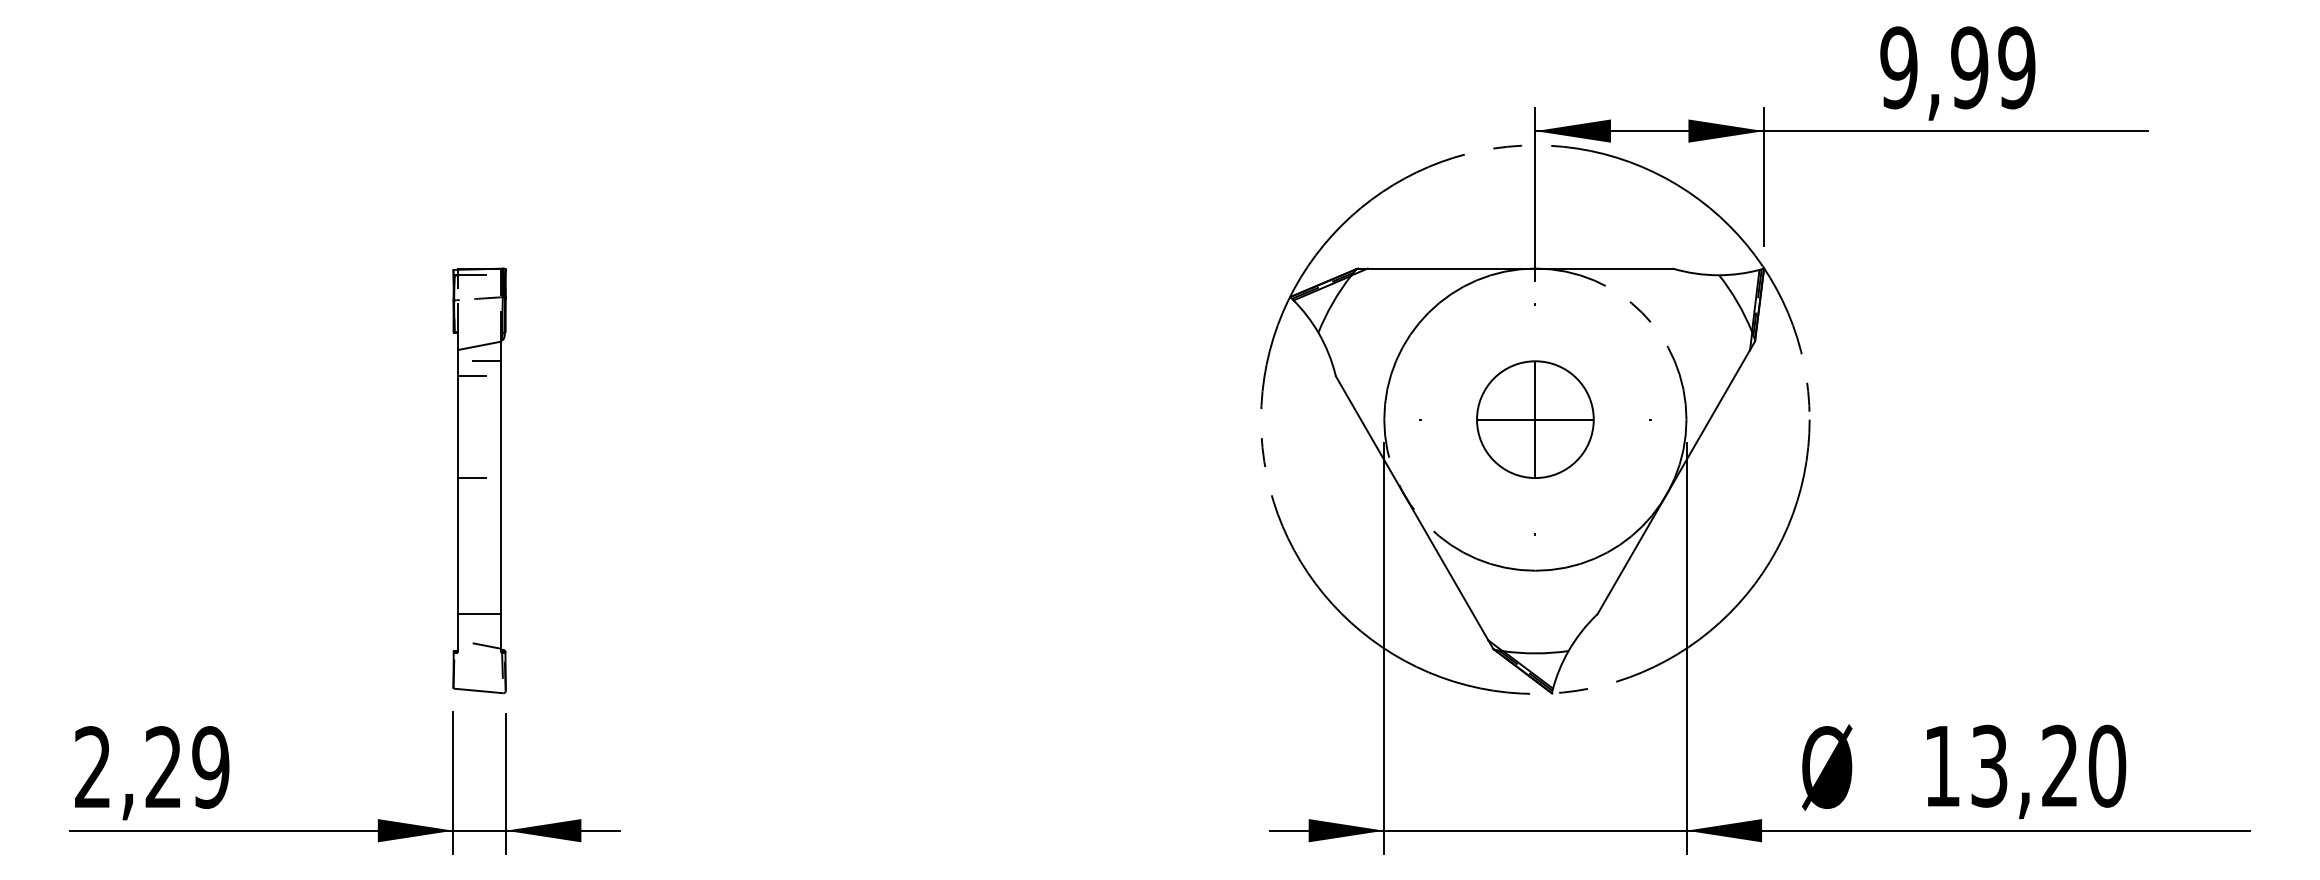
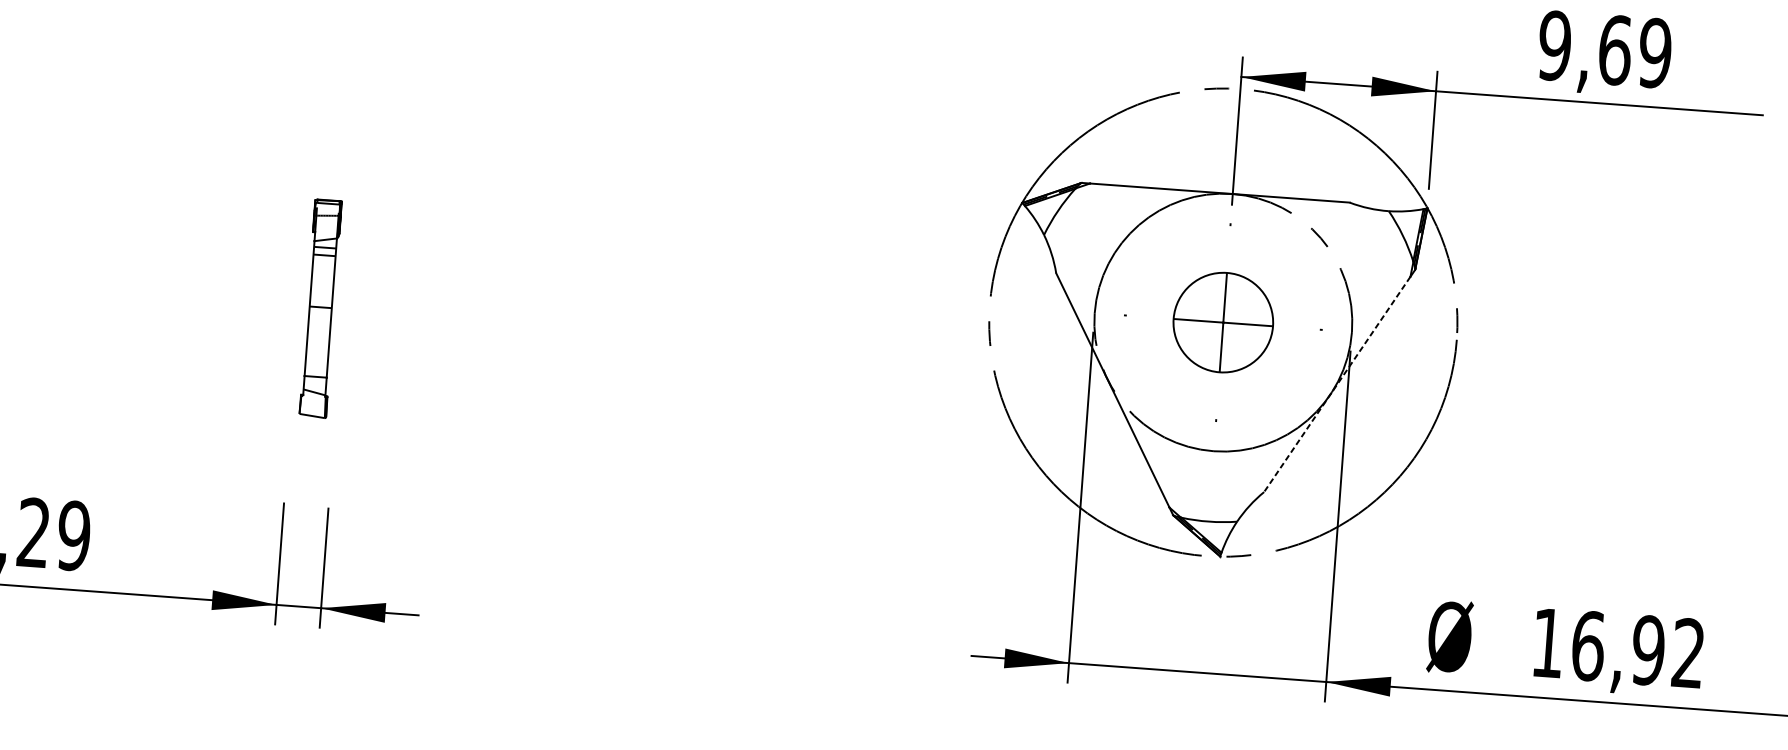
text: (1969, 67) -> (1614, 49), 9,99 -> 9,69
part: (479, 480) -> (320, 308), size x0.6
line: (1673, 482) -> (1336, 384), solid -> dashed
text: (2048, 765) -> (1638, 649), 13,20 -> 16,92

